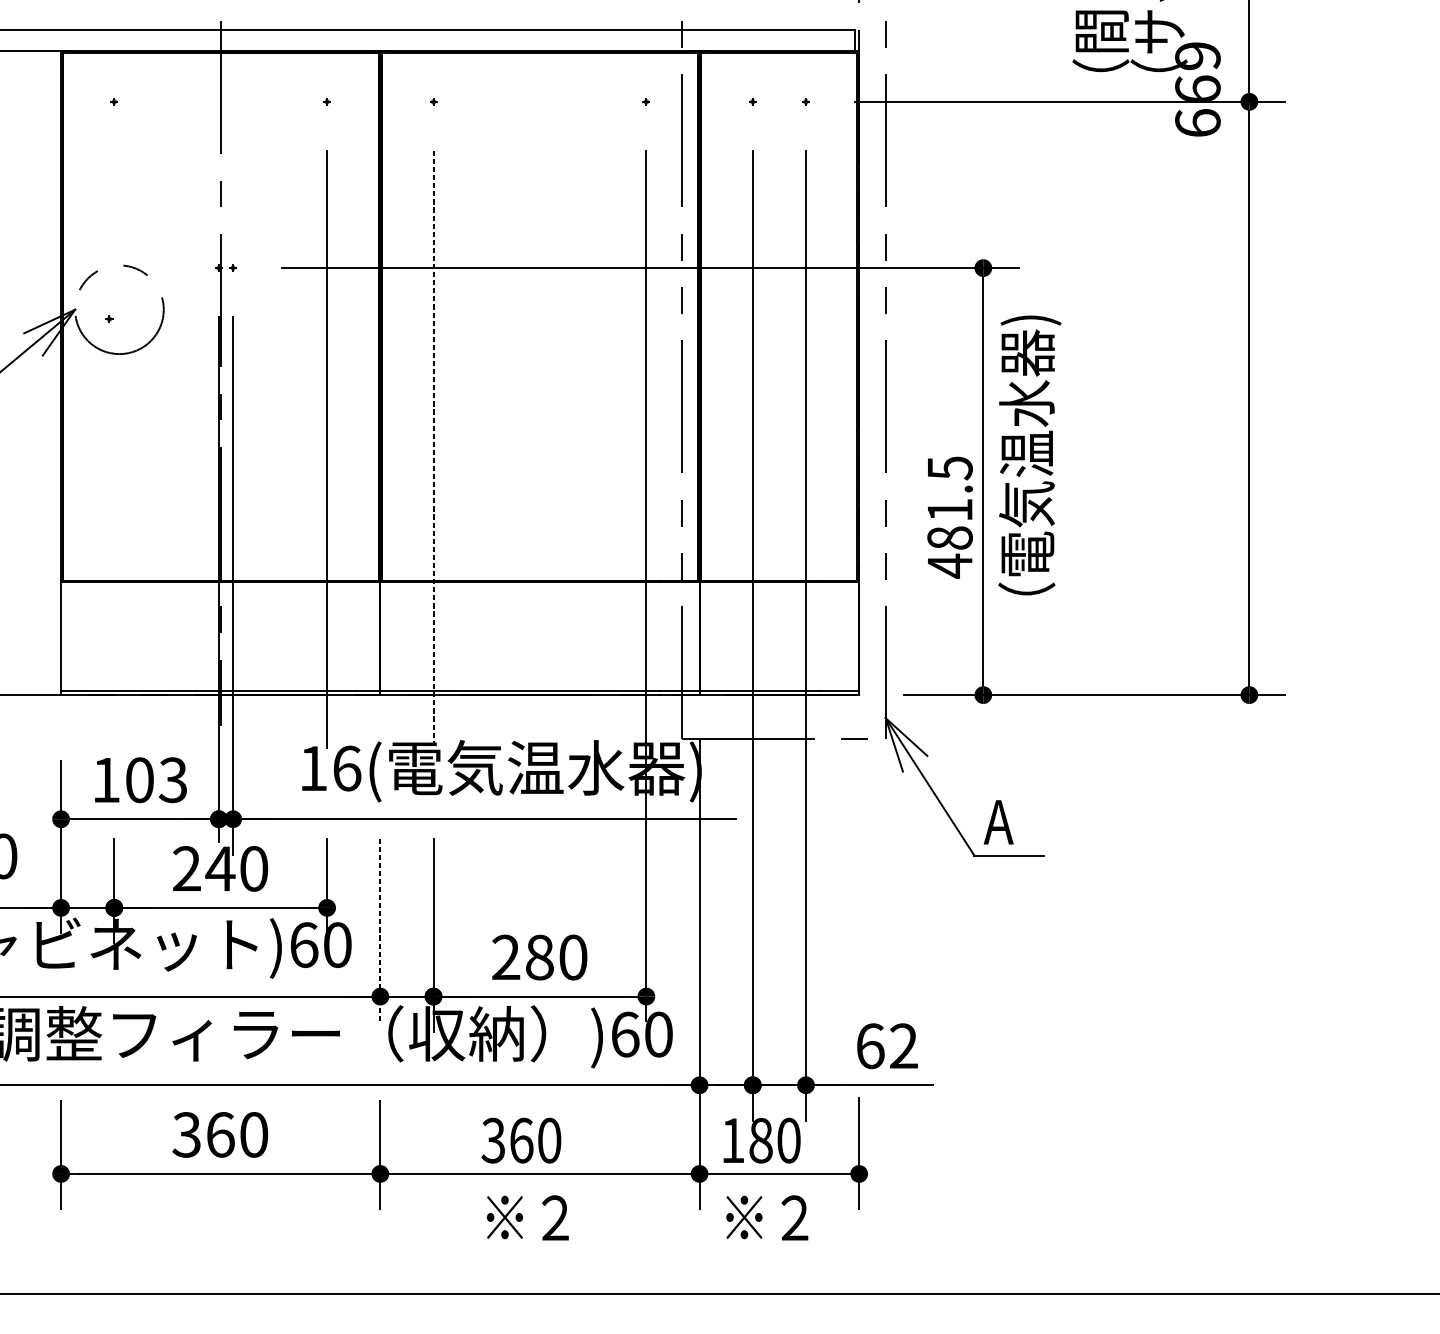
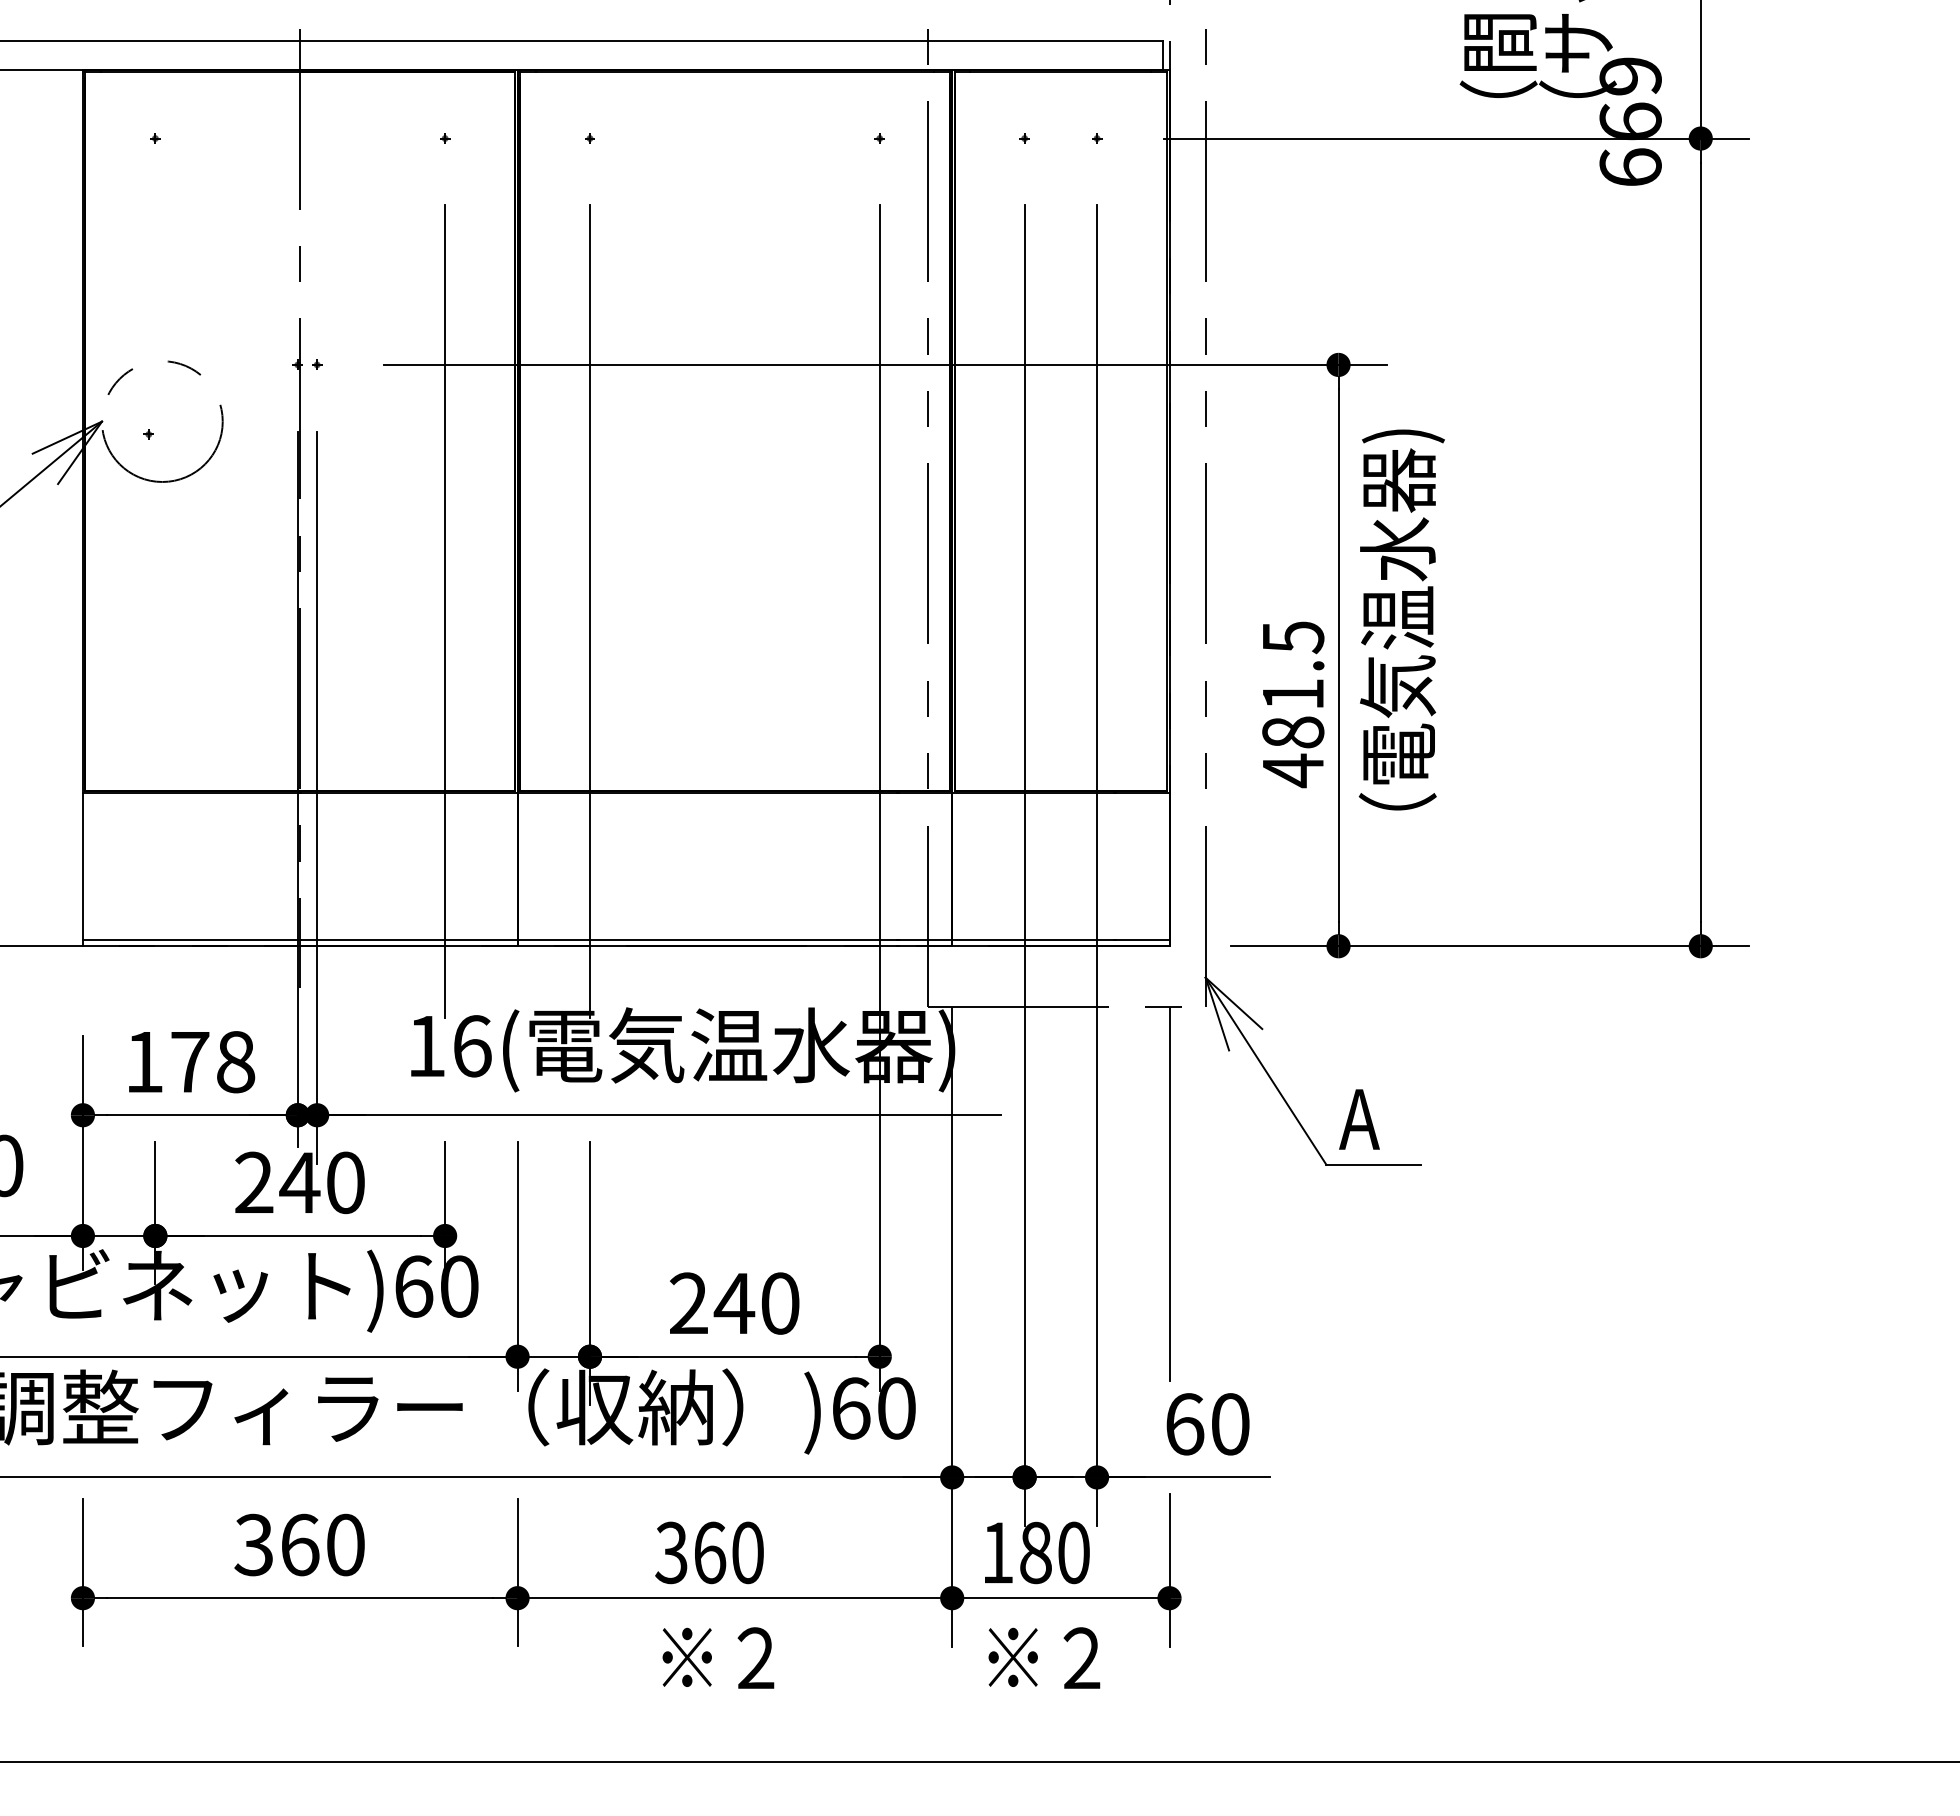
line: (433, 449) -> (590, 612), dashed -> solid
text: (157, 780) -> (213, 1062), 103 -> 178
line: (859, 876) -> (1169, 1193), added
line: (380, 930) -> (517, 1266), dashed -> solid
text: (539, 957) -> (734, 1303), 280 -> 240
text: (903, 1046) -> (1230, 1424), 62 -> 60

